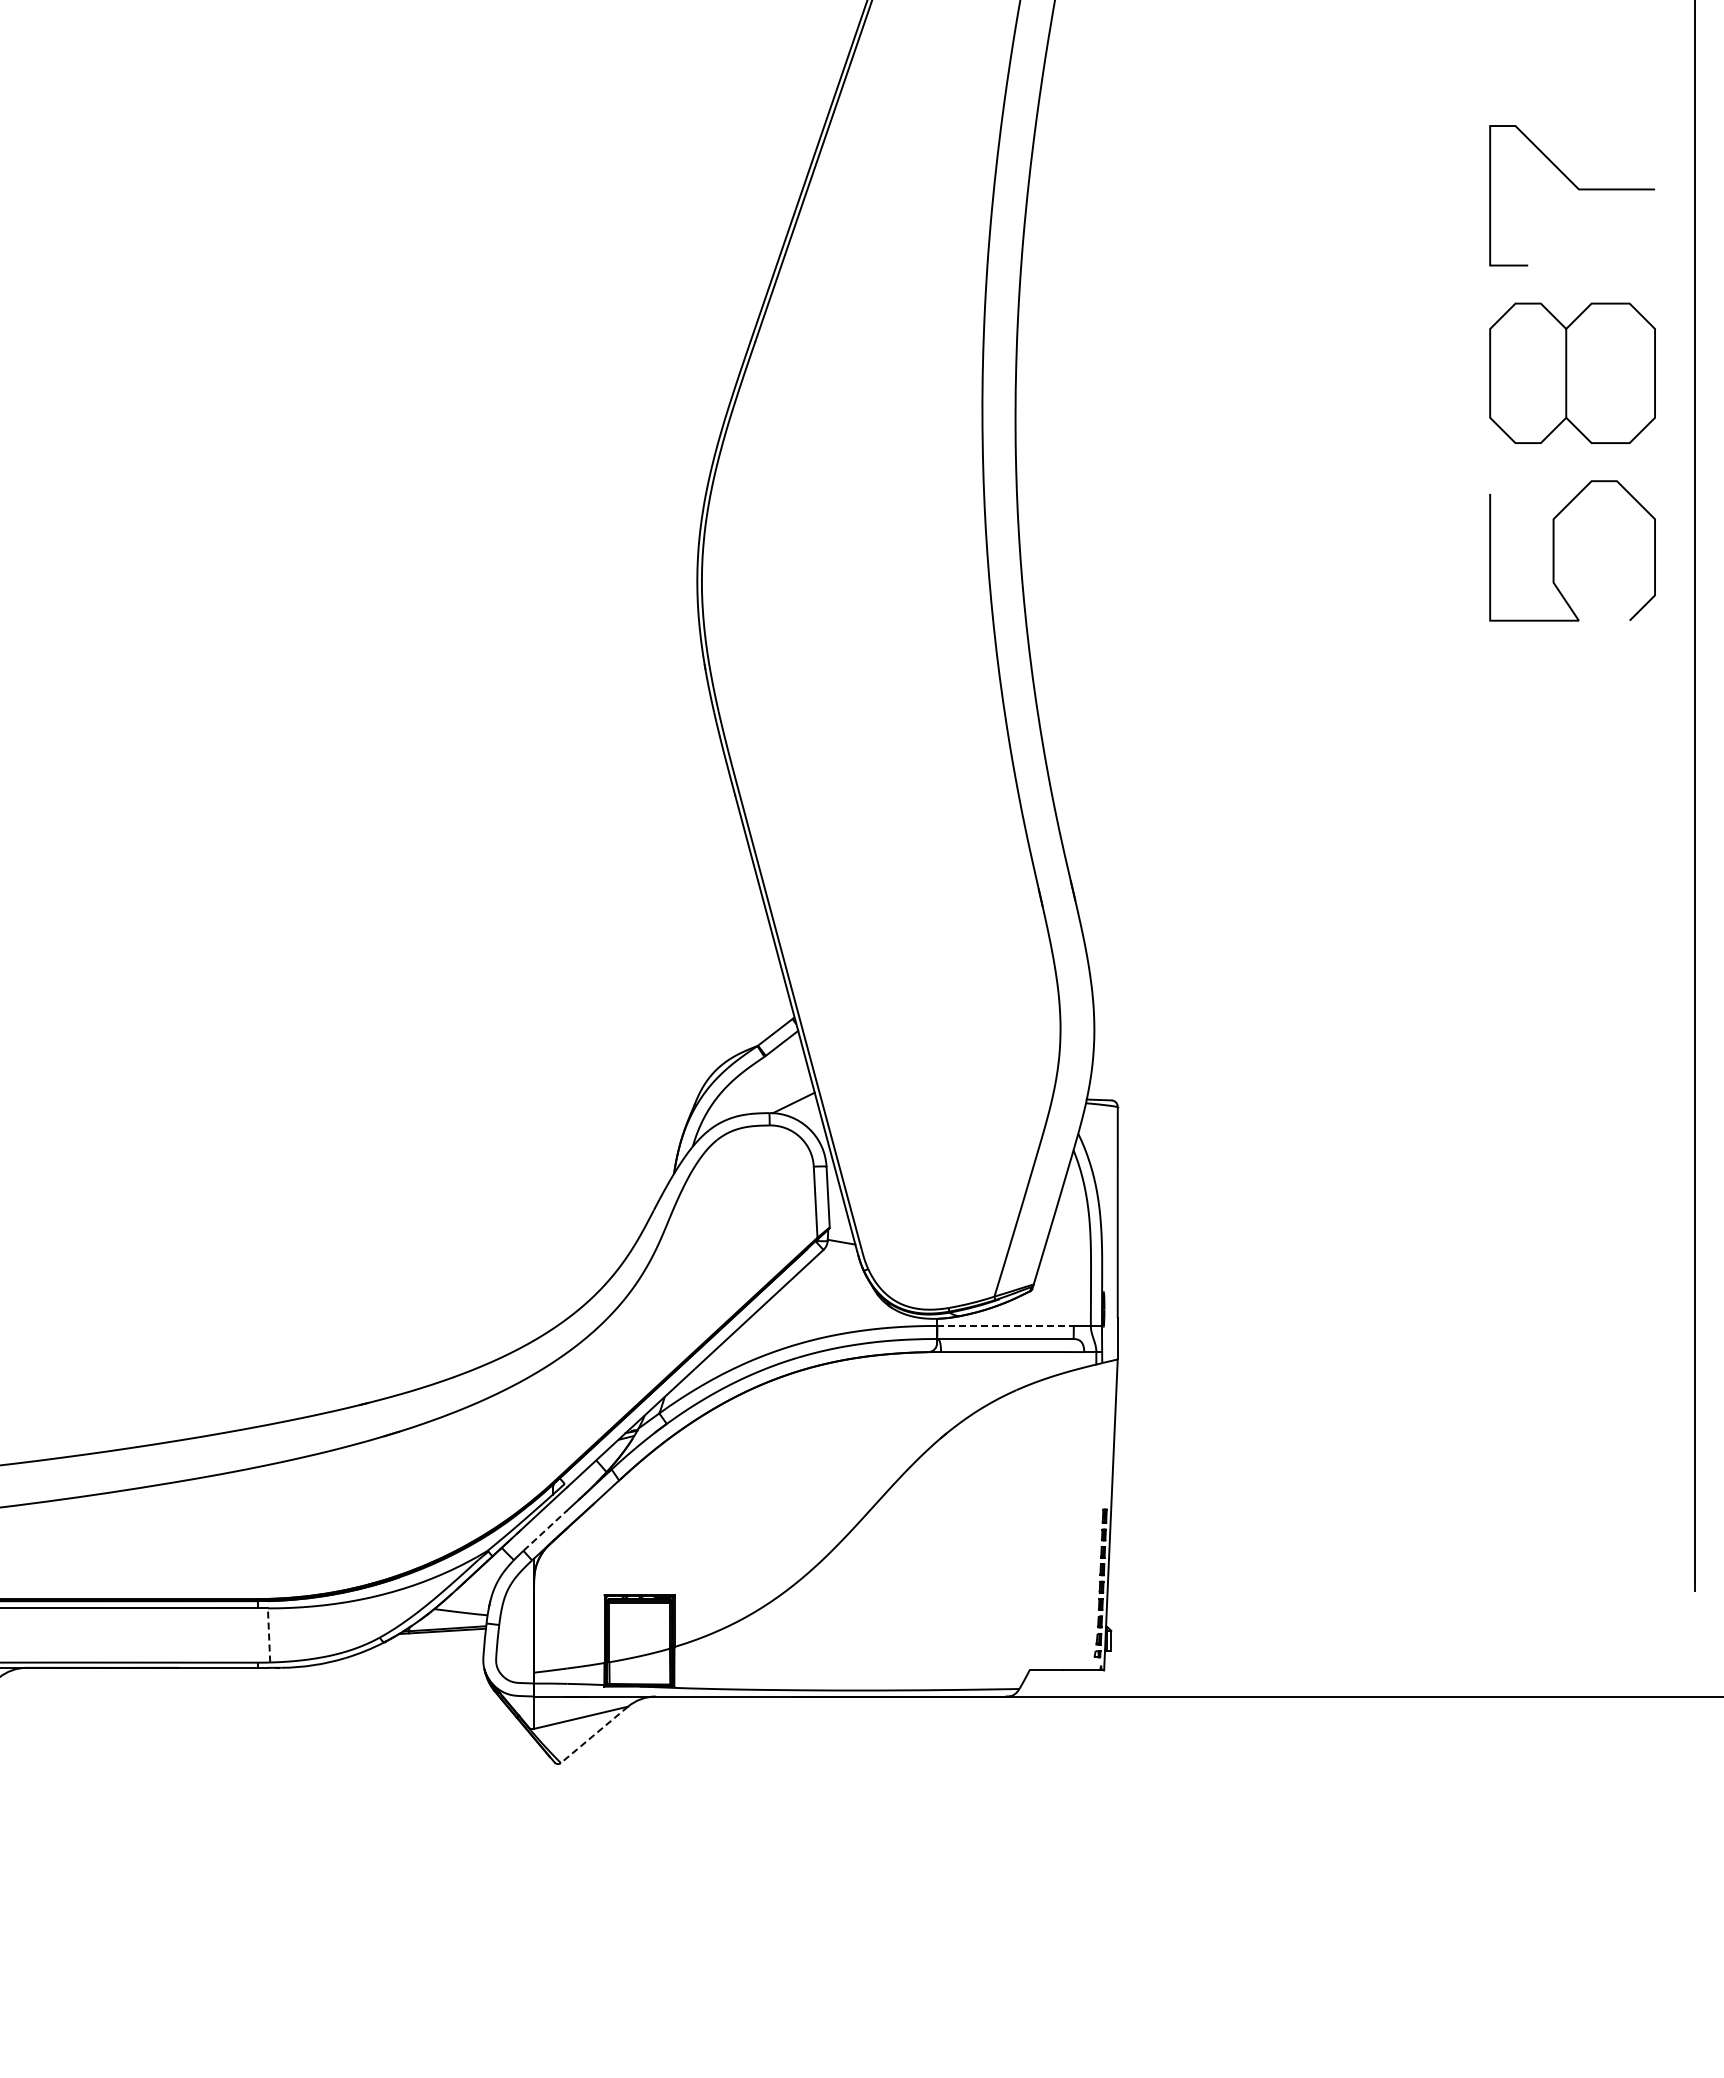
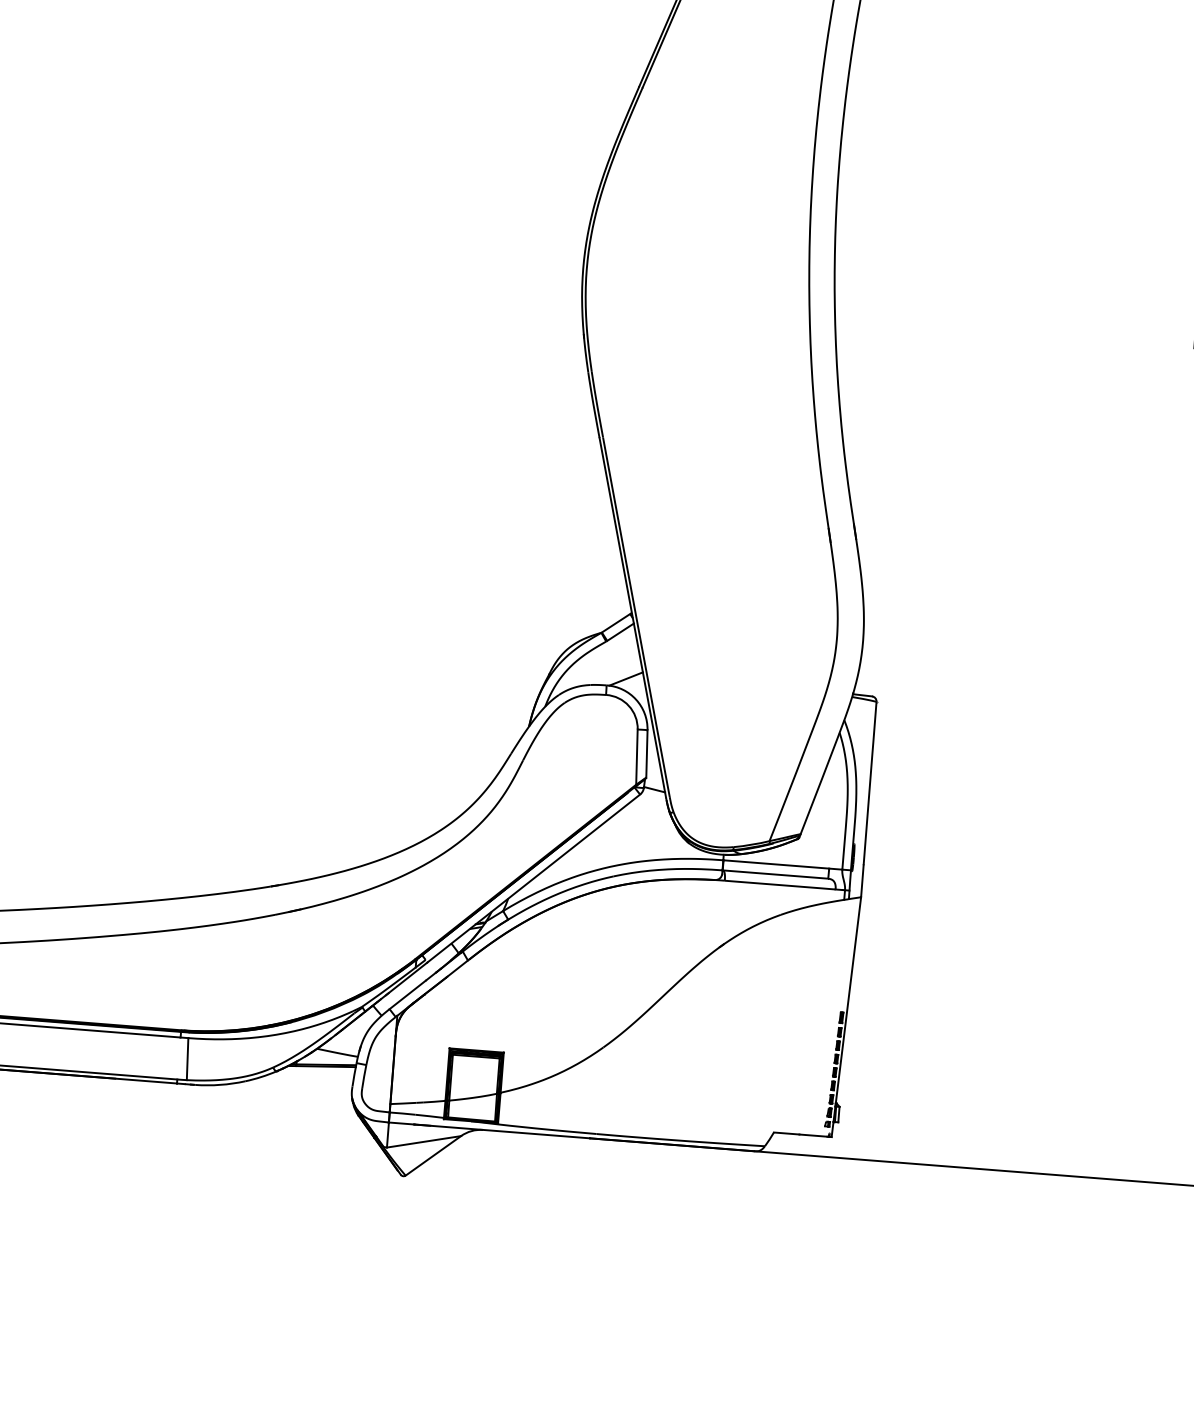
line: (1006, 1325) -> (777, 864), dashed -> solid
line: (545, 1530) -> (407, 994), dashed -> solid
line: (269, 1634) -> (187, 1058), dashed -> solid
line: (594, 1734) -> (433, 1155), dashed -> solid

